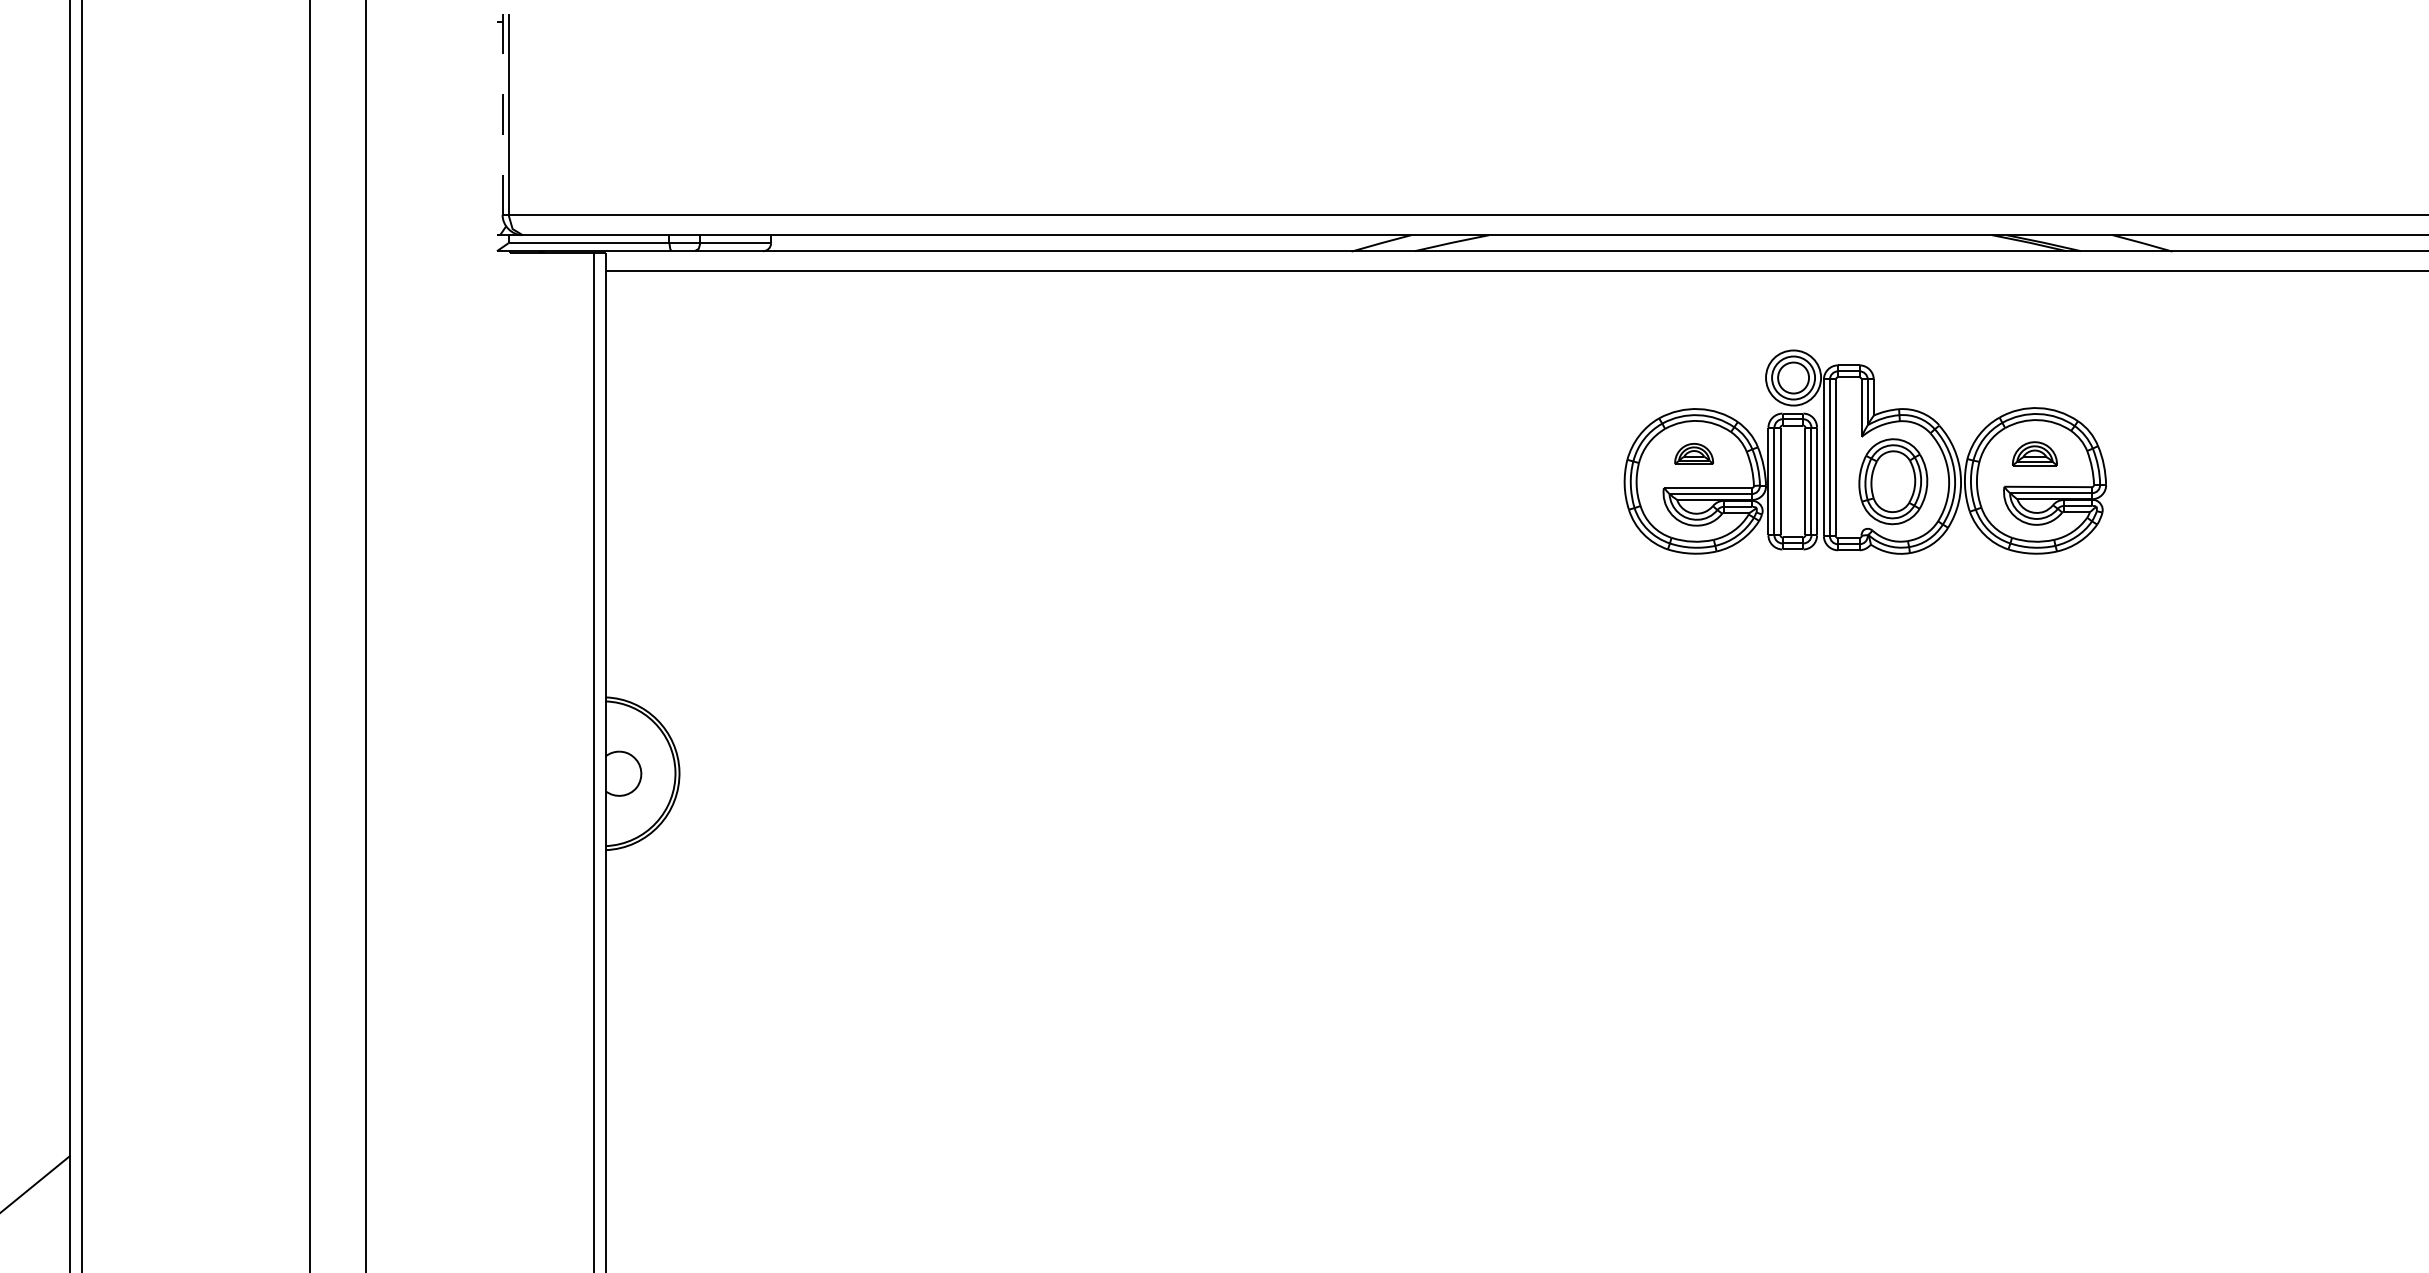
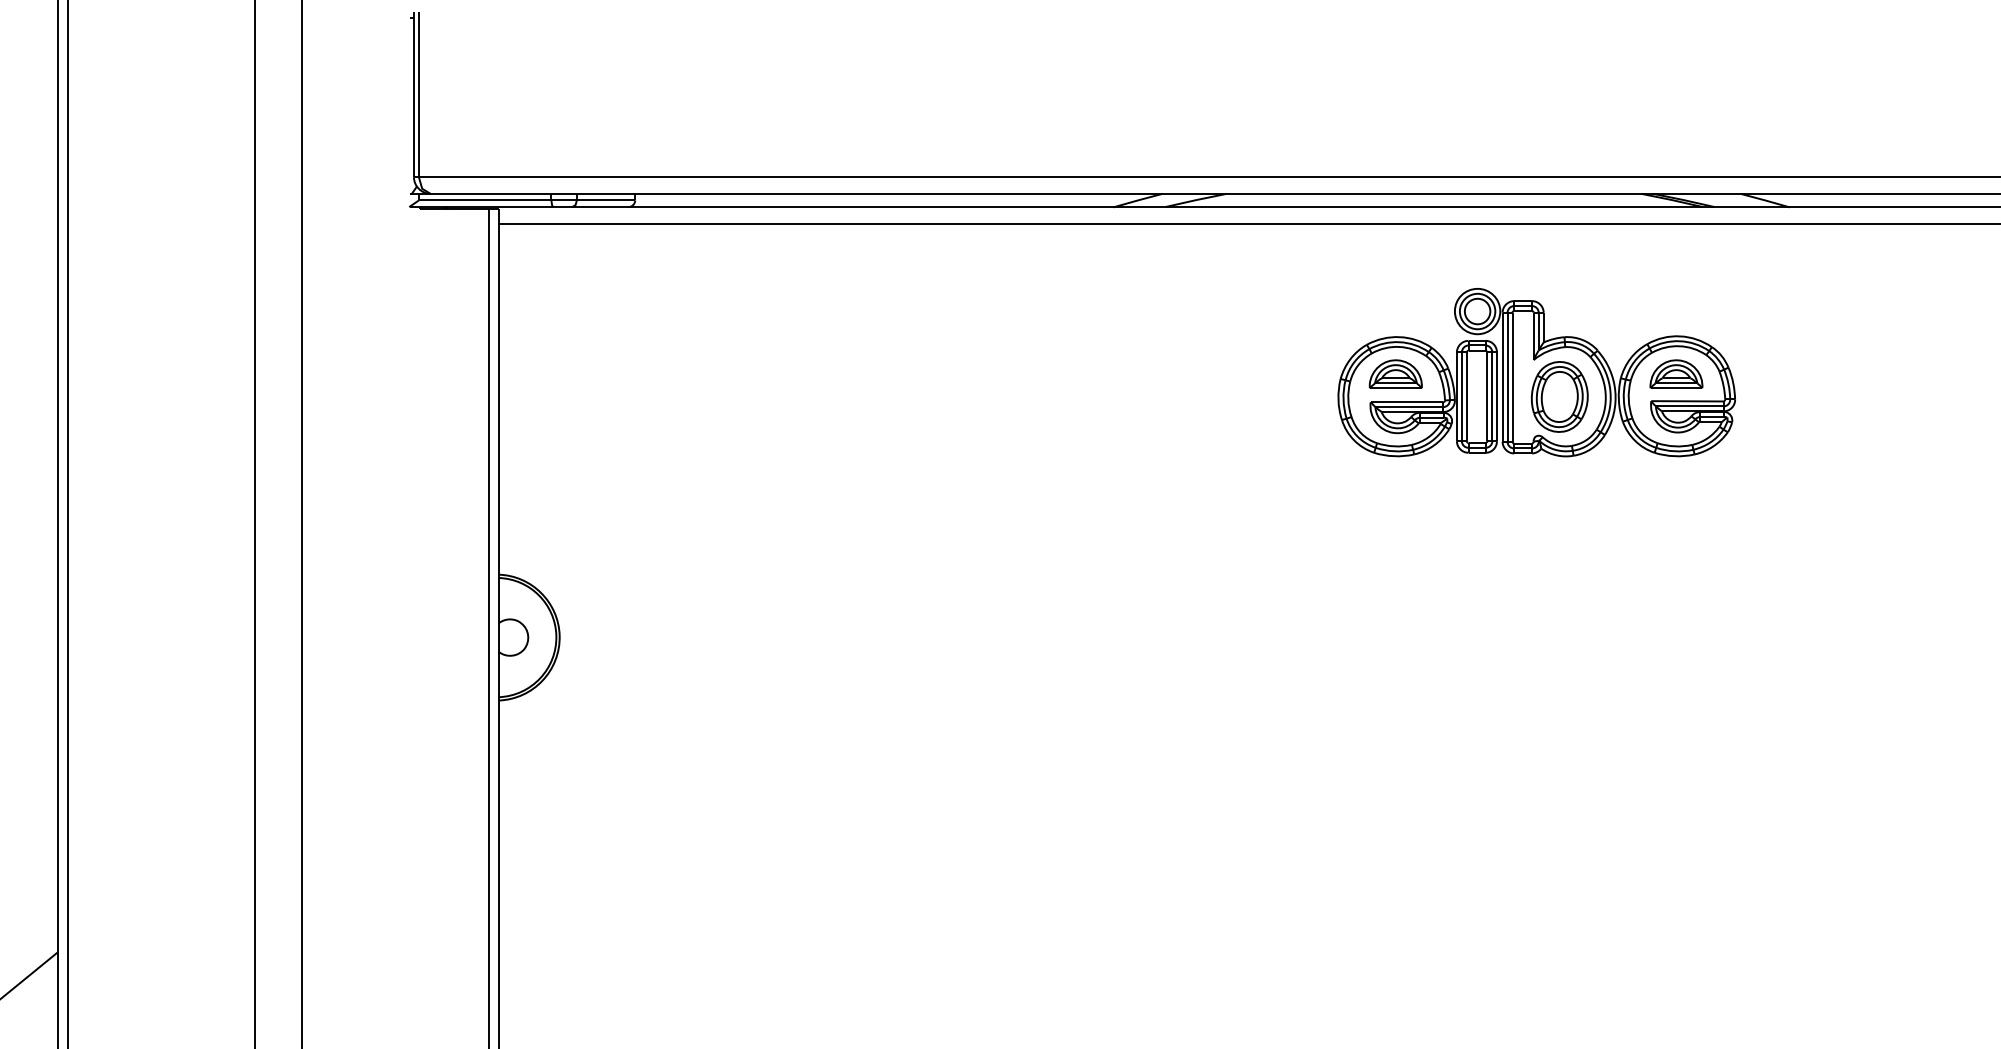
line: (502, 114) -> (413, 94), dashed -> solid
part: (1693, 453) -> (1395, 373), size x1.67
part: (2034, 453) -> (1676, 373), size x1.43

